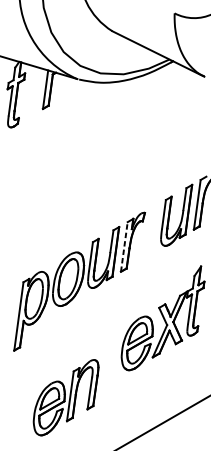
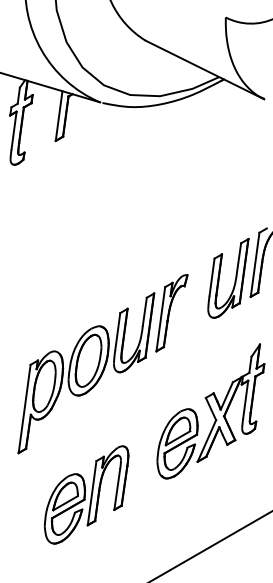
line: (124, 246) -> (160, 318), dashed -> solid
part: (66, 397) -> (86, 494), moved

